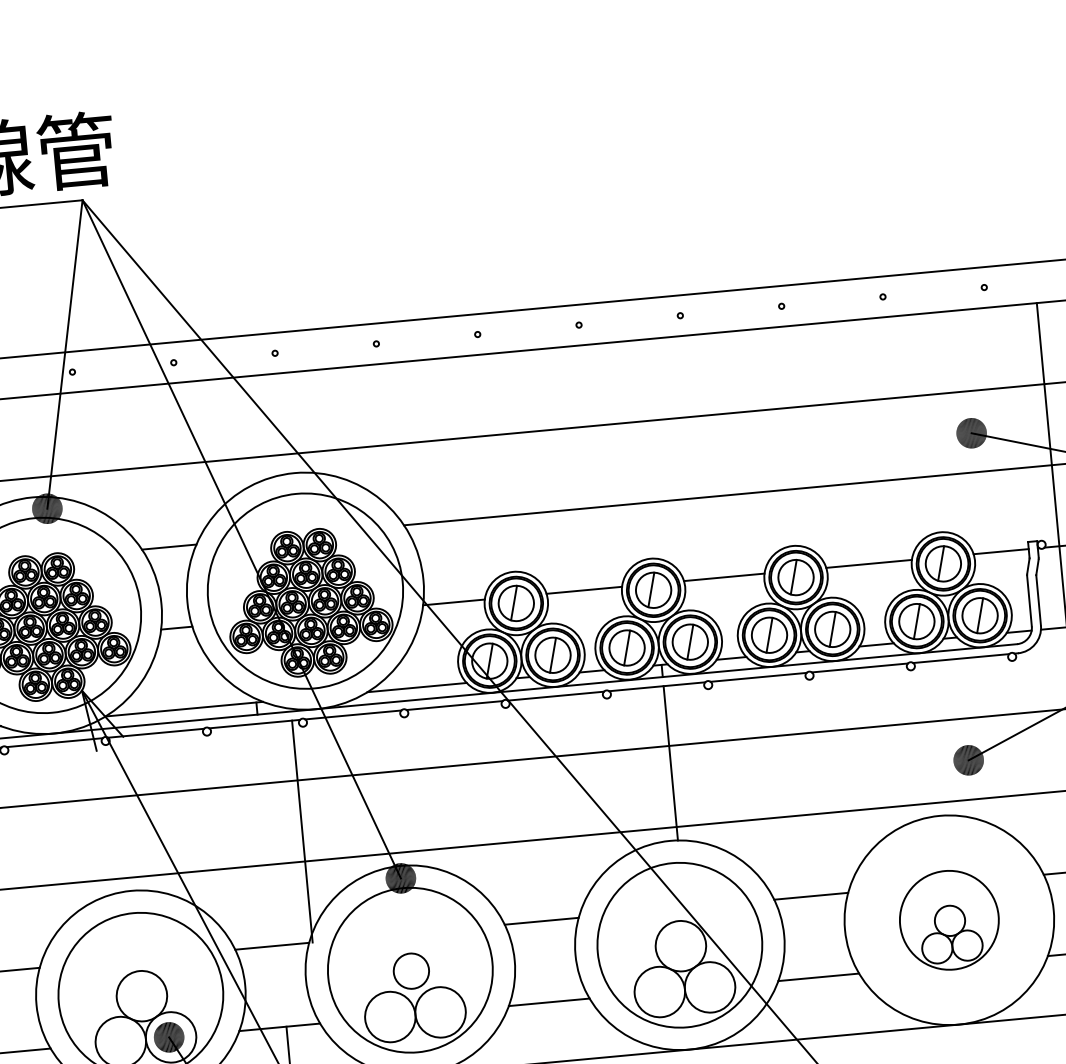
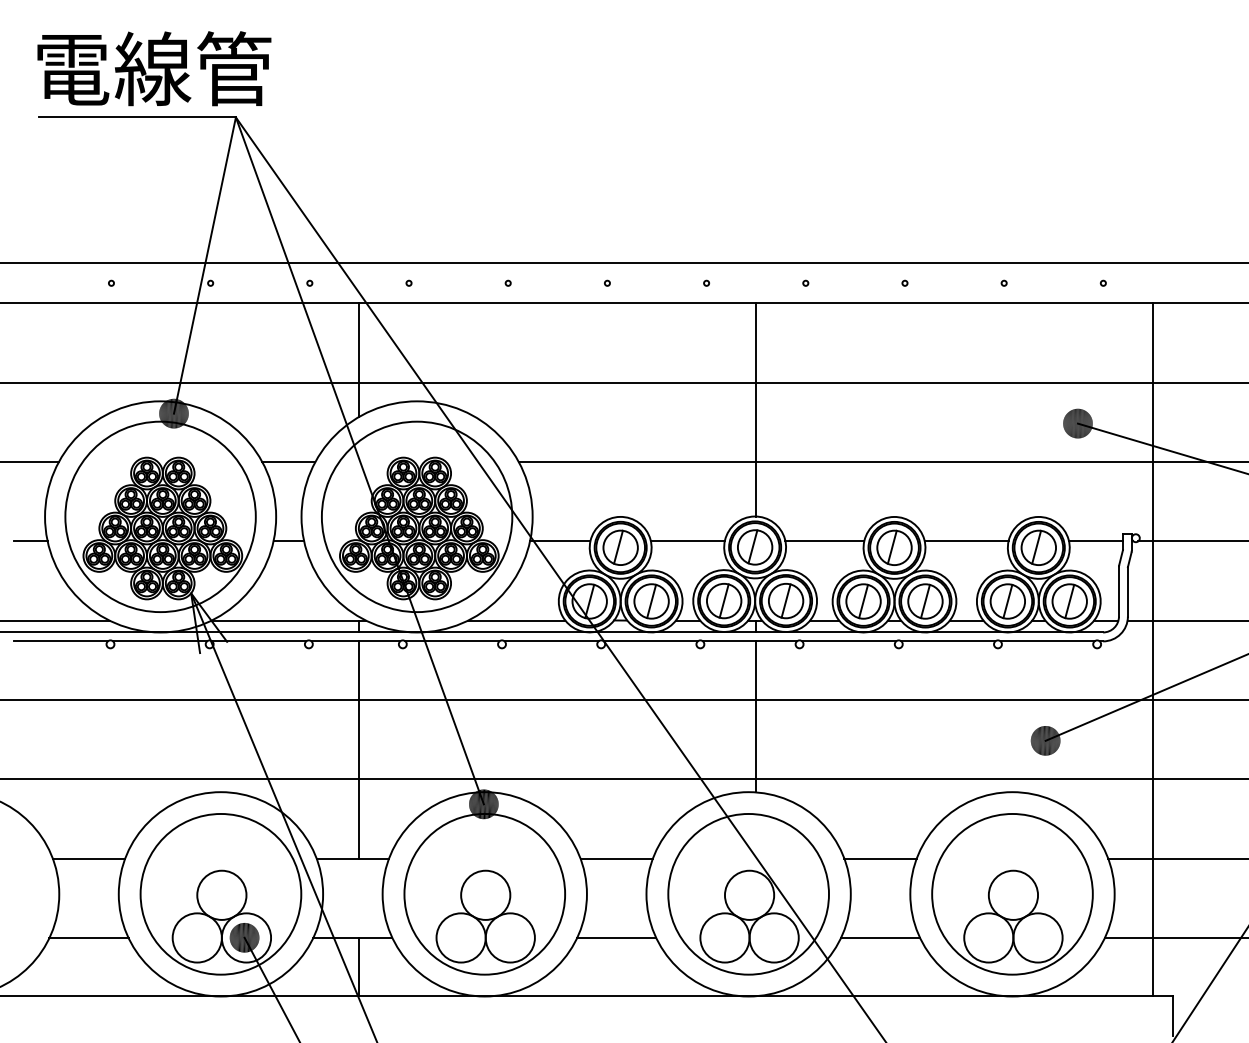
line: (231, 435) -> (359, 359), added
line: (641, 449) -> (756, 409), added
line: (302, 831) -> (359, 749), moved
part: (949, 920) -> (1012, 894), size x1.67
circle: (411, 970) -> (485, 894), size x1.43

